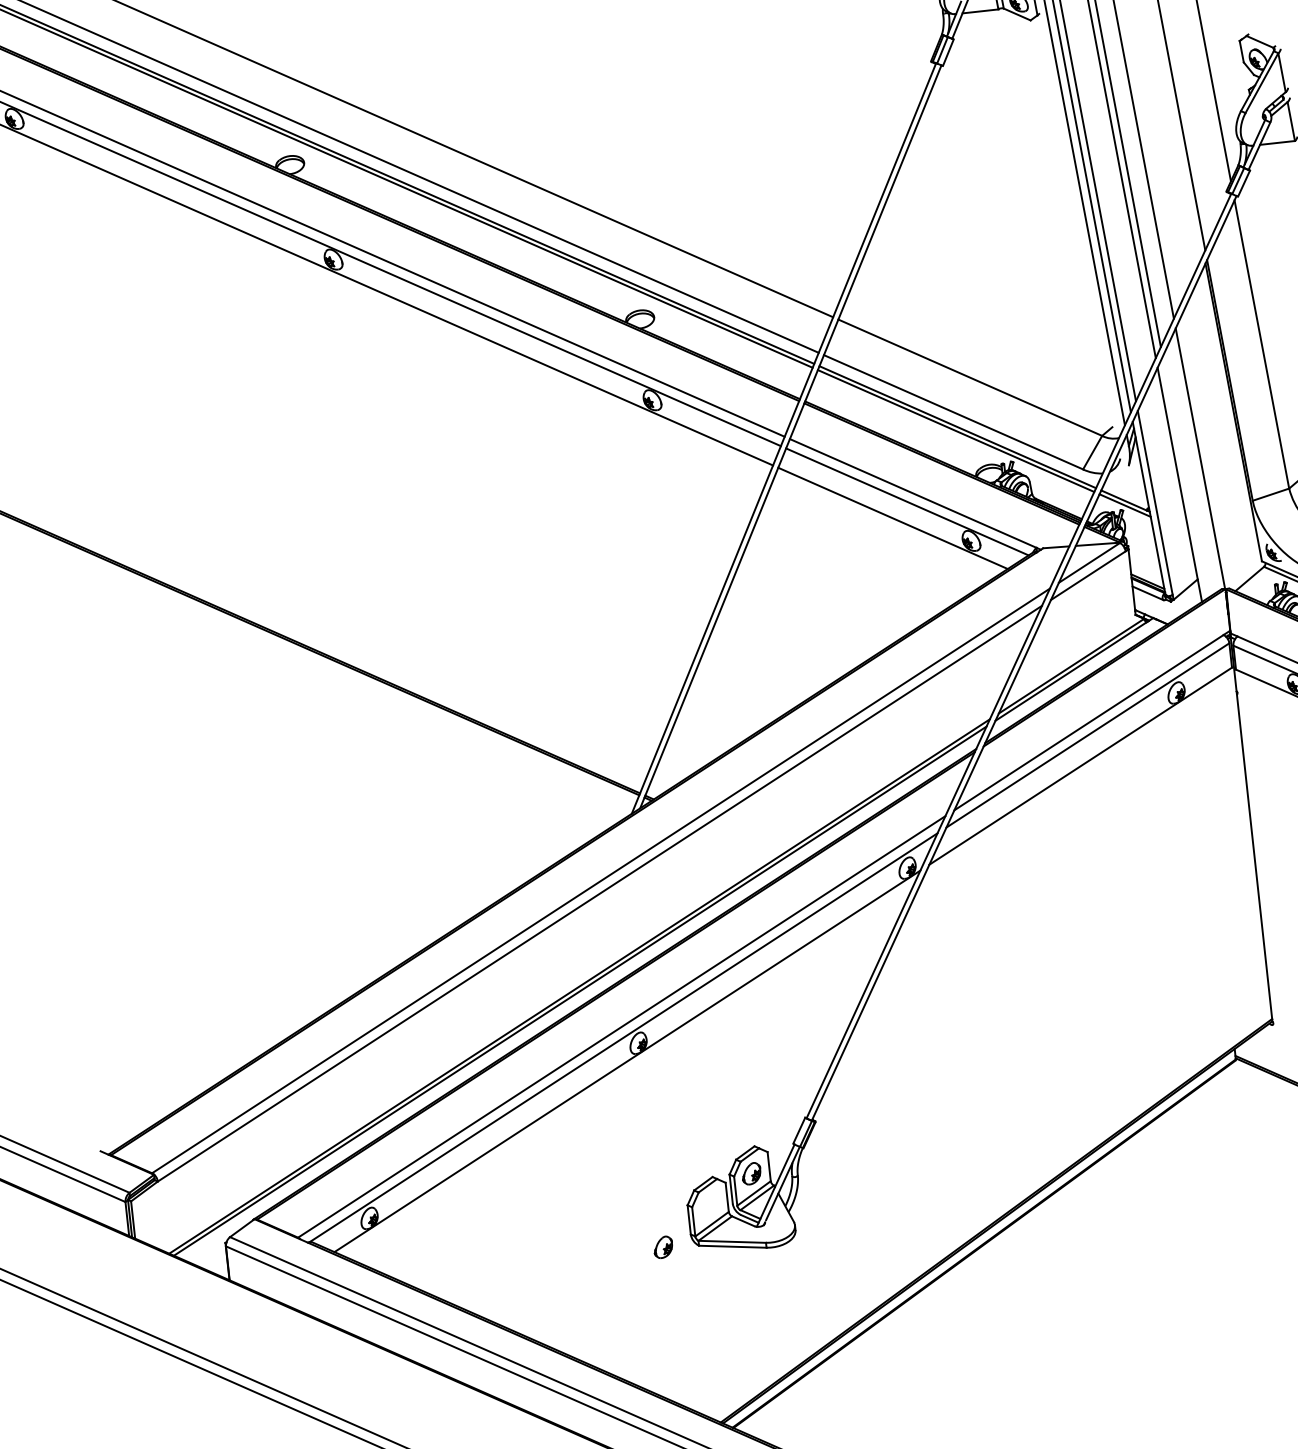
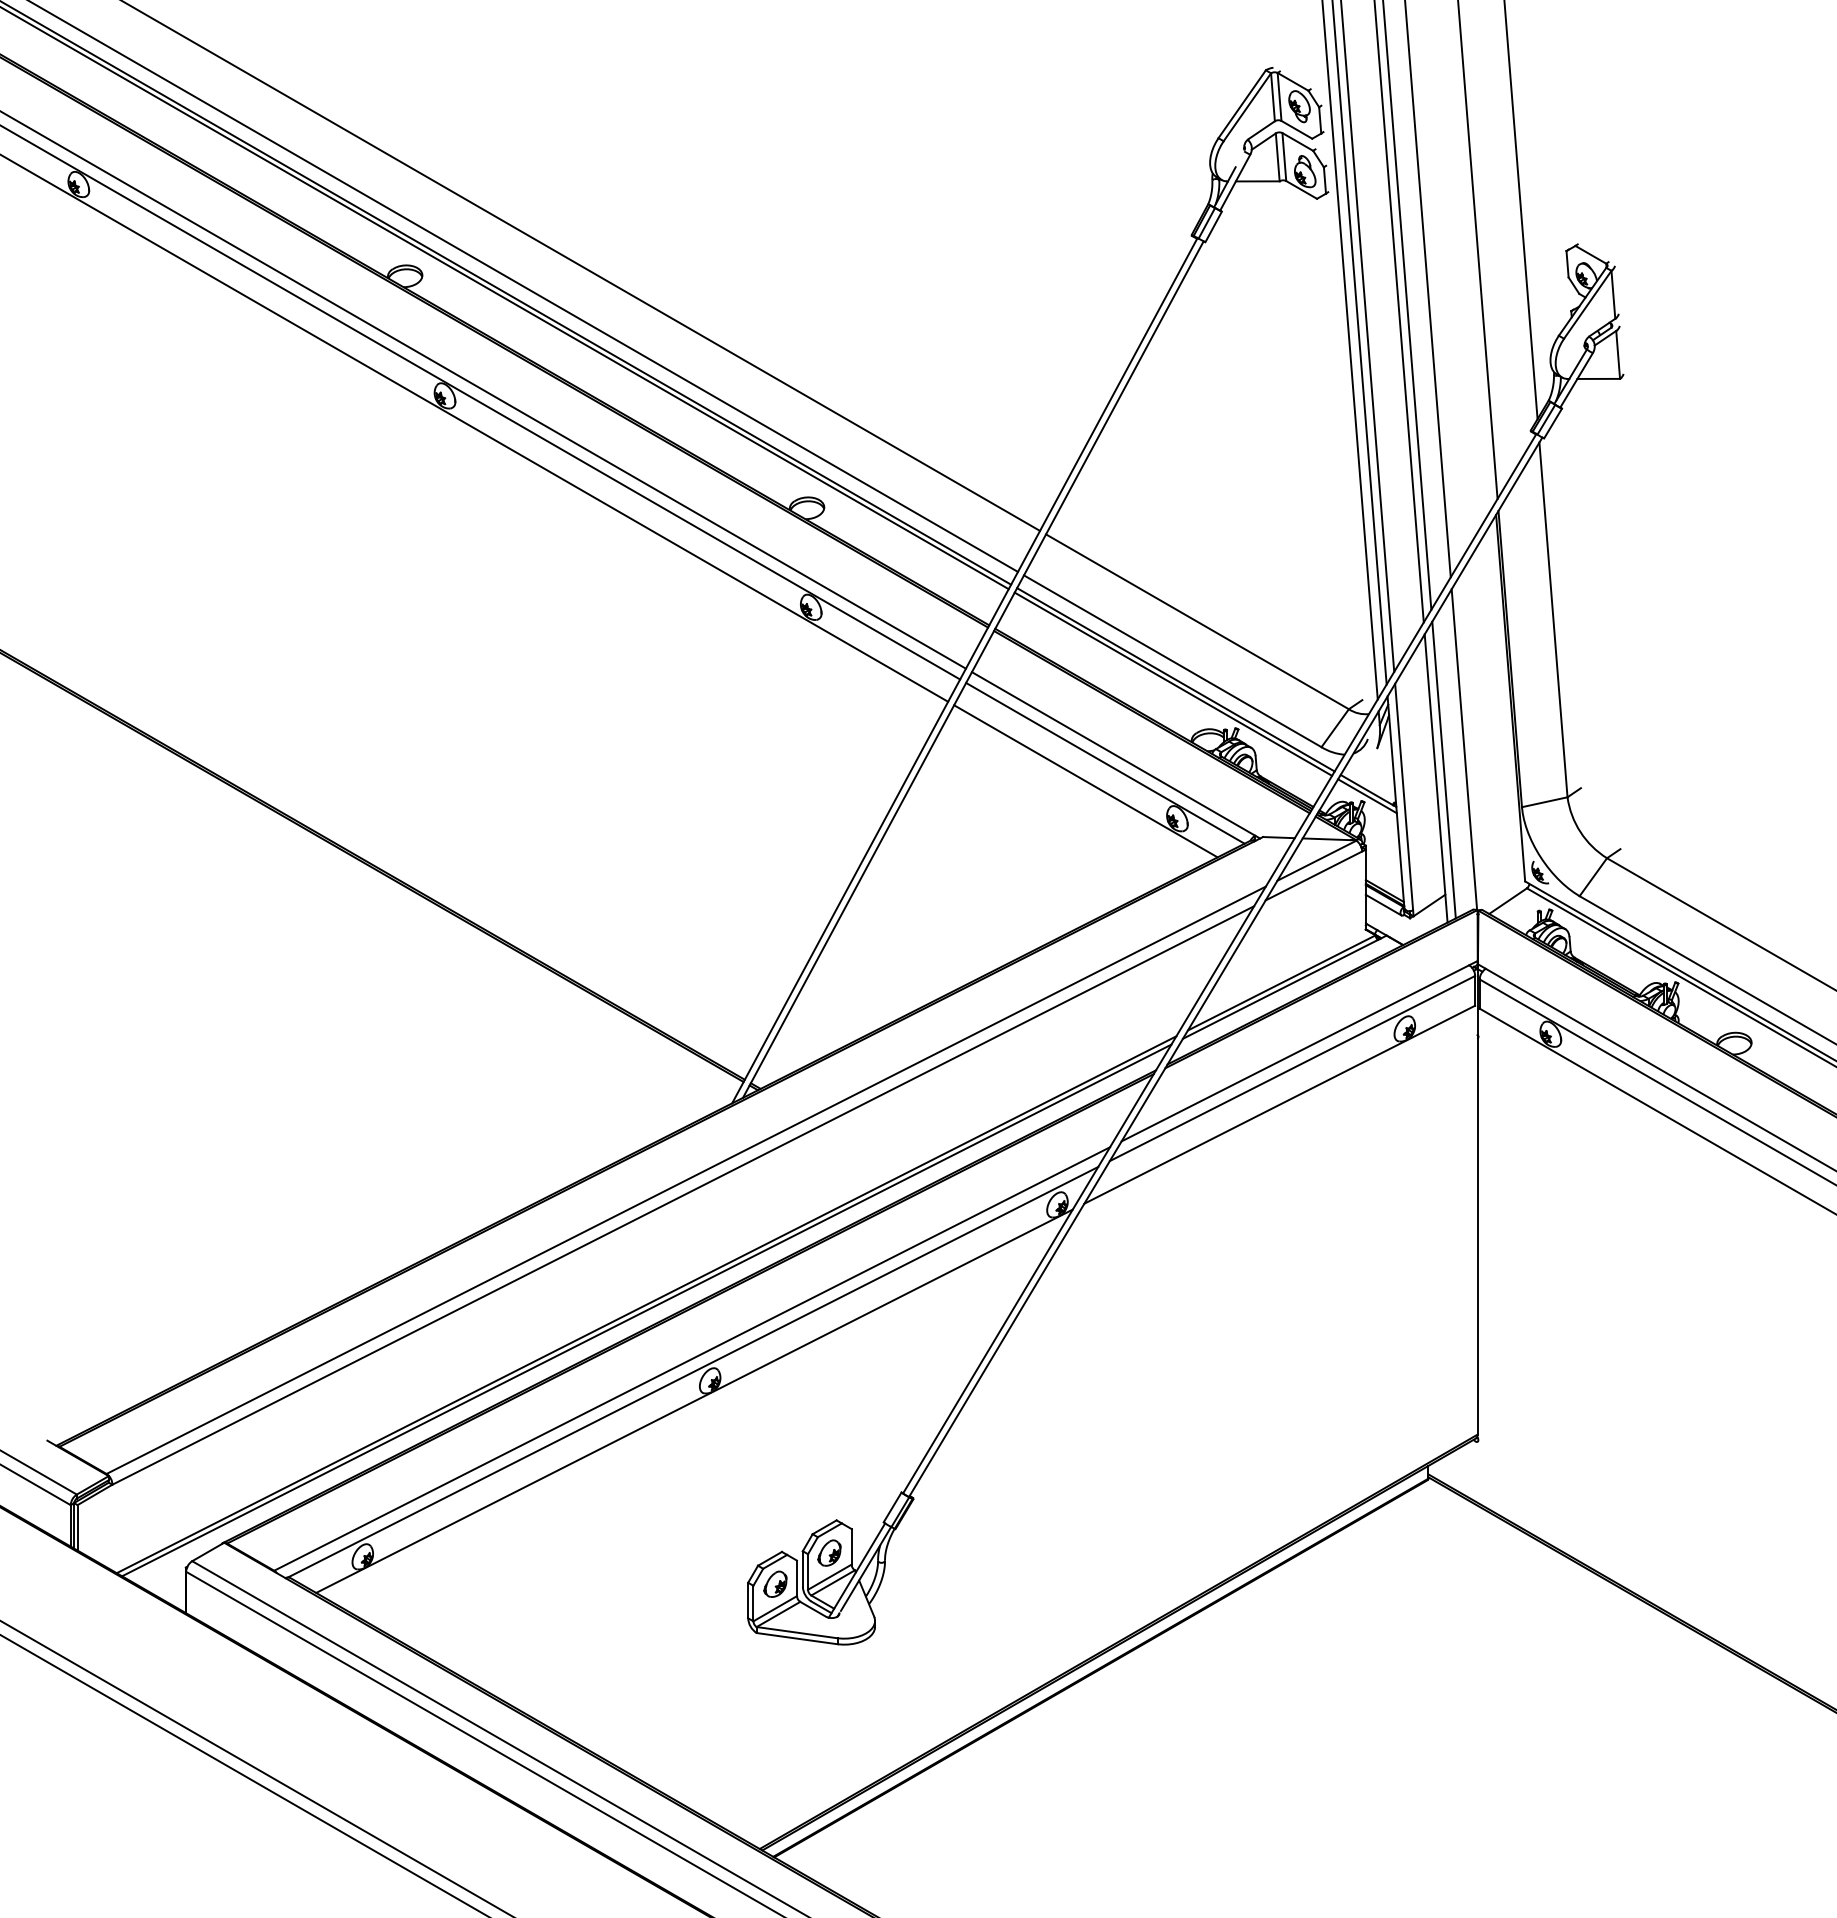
line: (1185, 476) -> (1443, 769), added
part: (663, 1246) -> (775, 1583), moved

